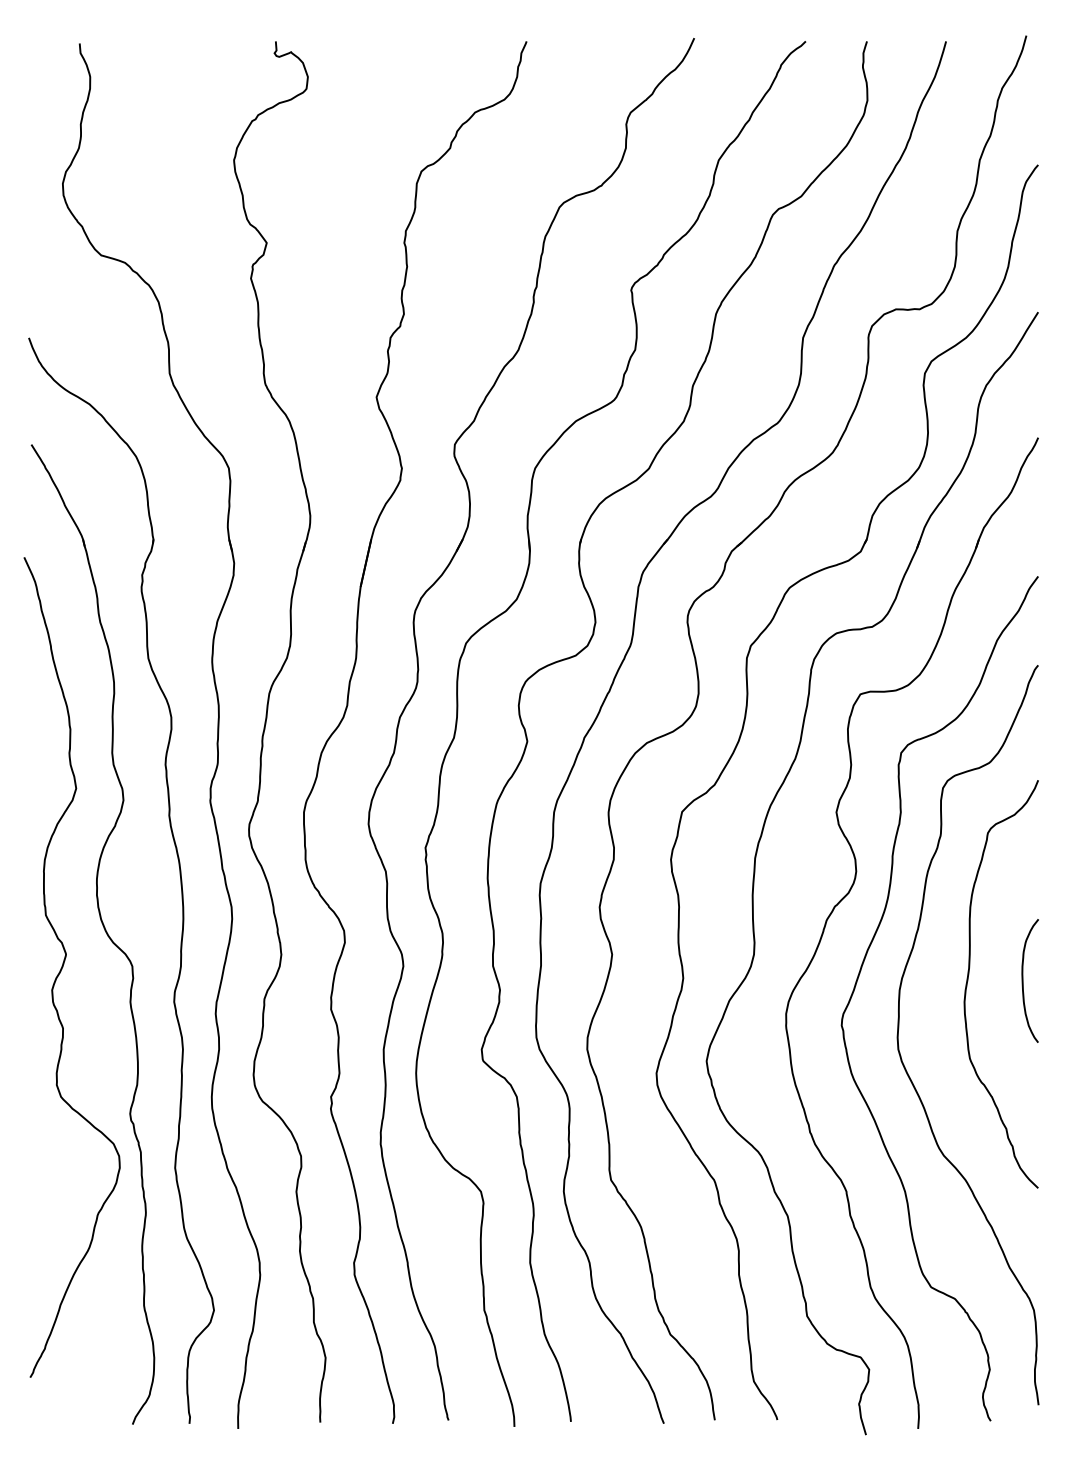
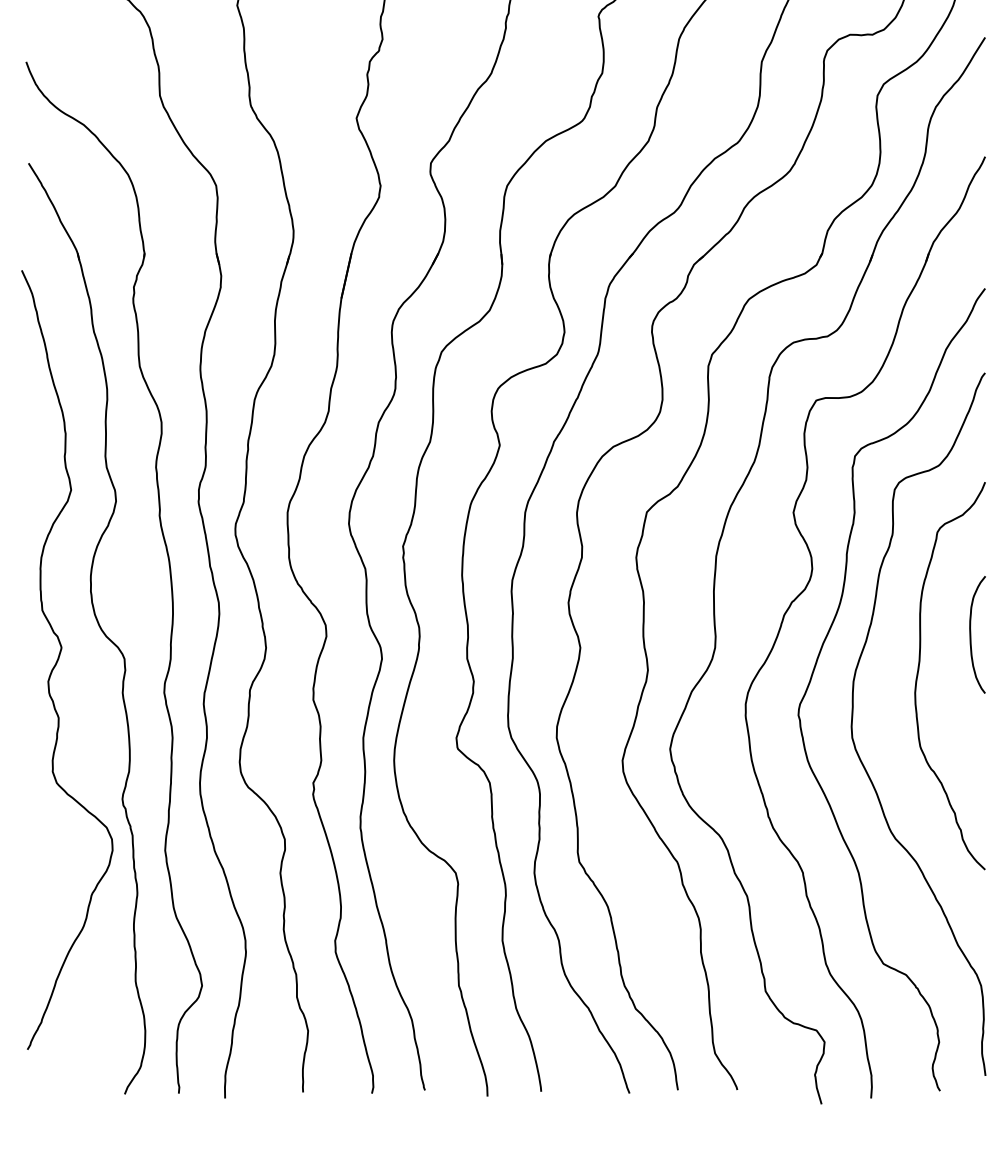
curve: (1023, 980) -> (971, 634), moved

